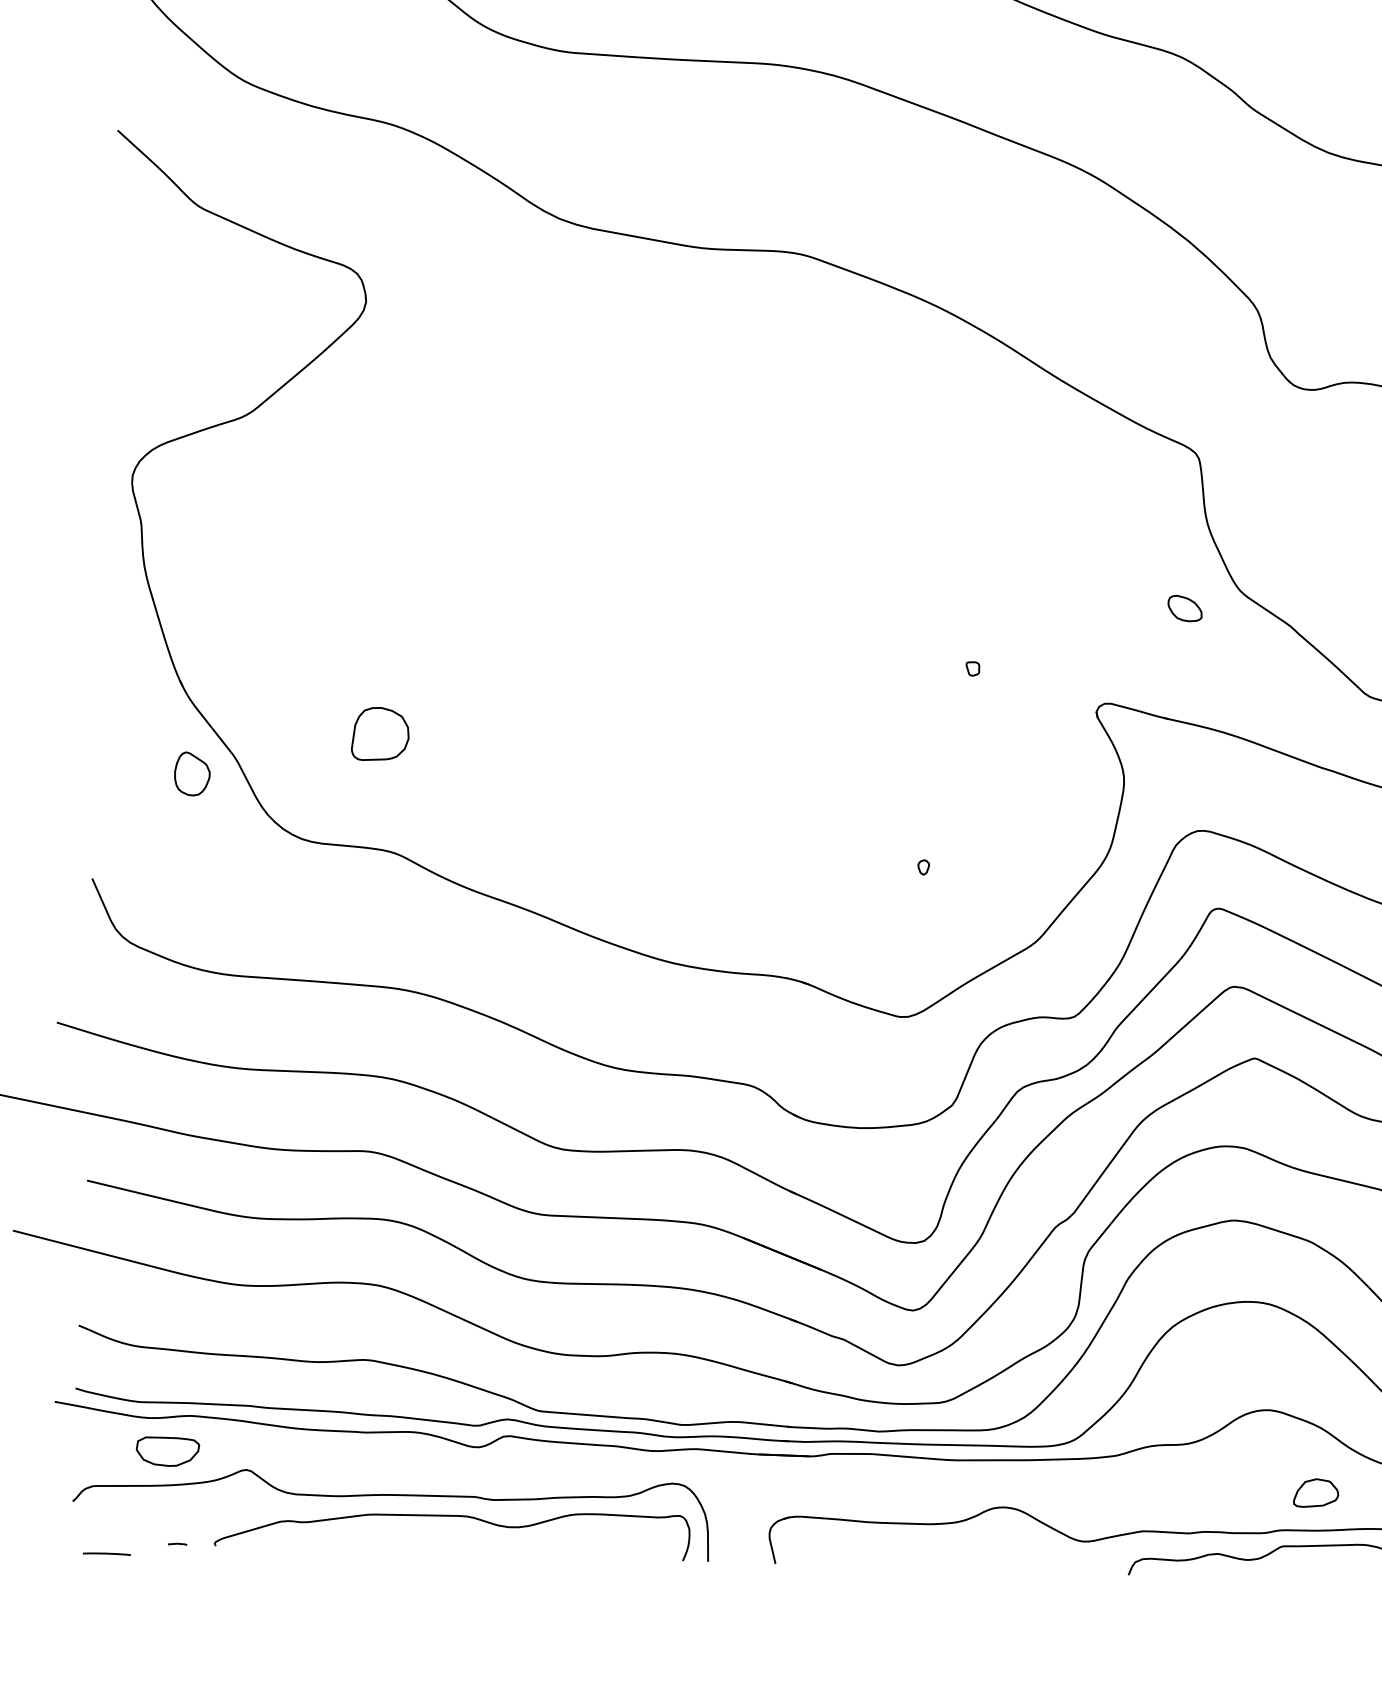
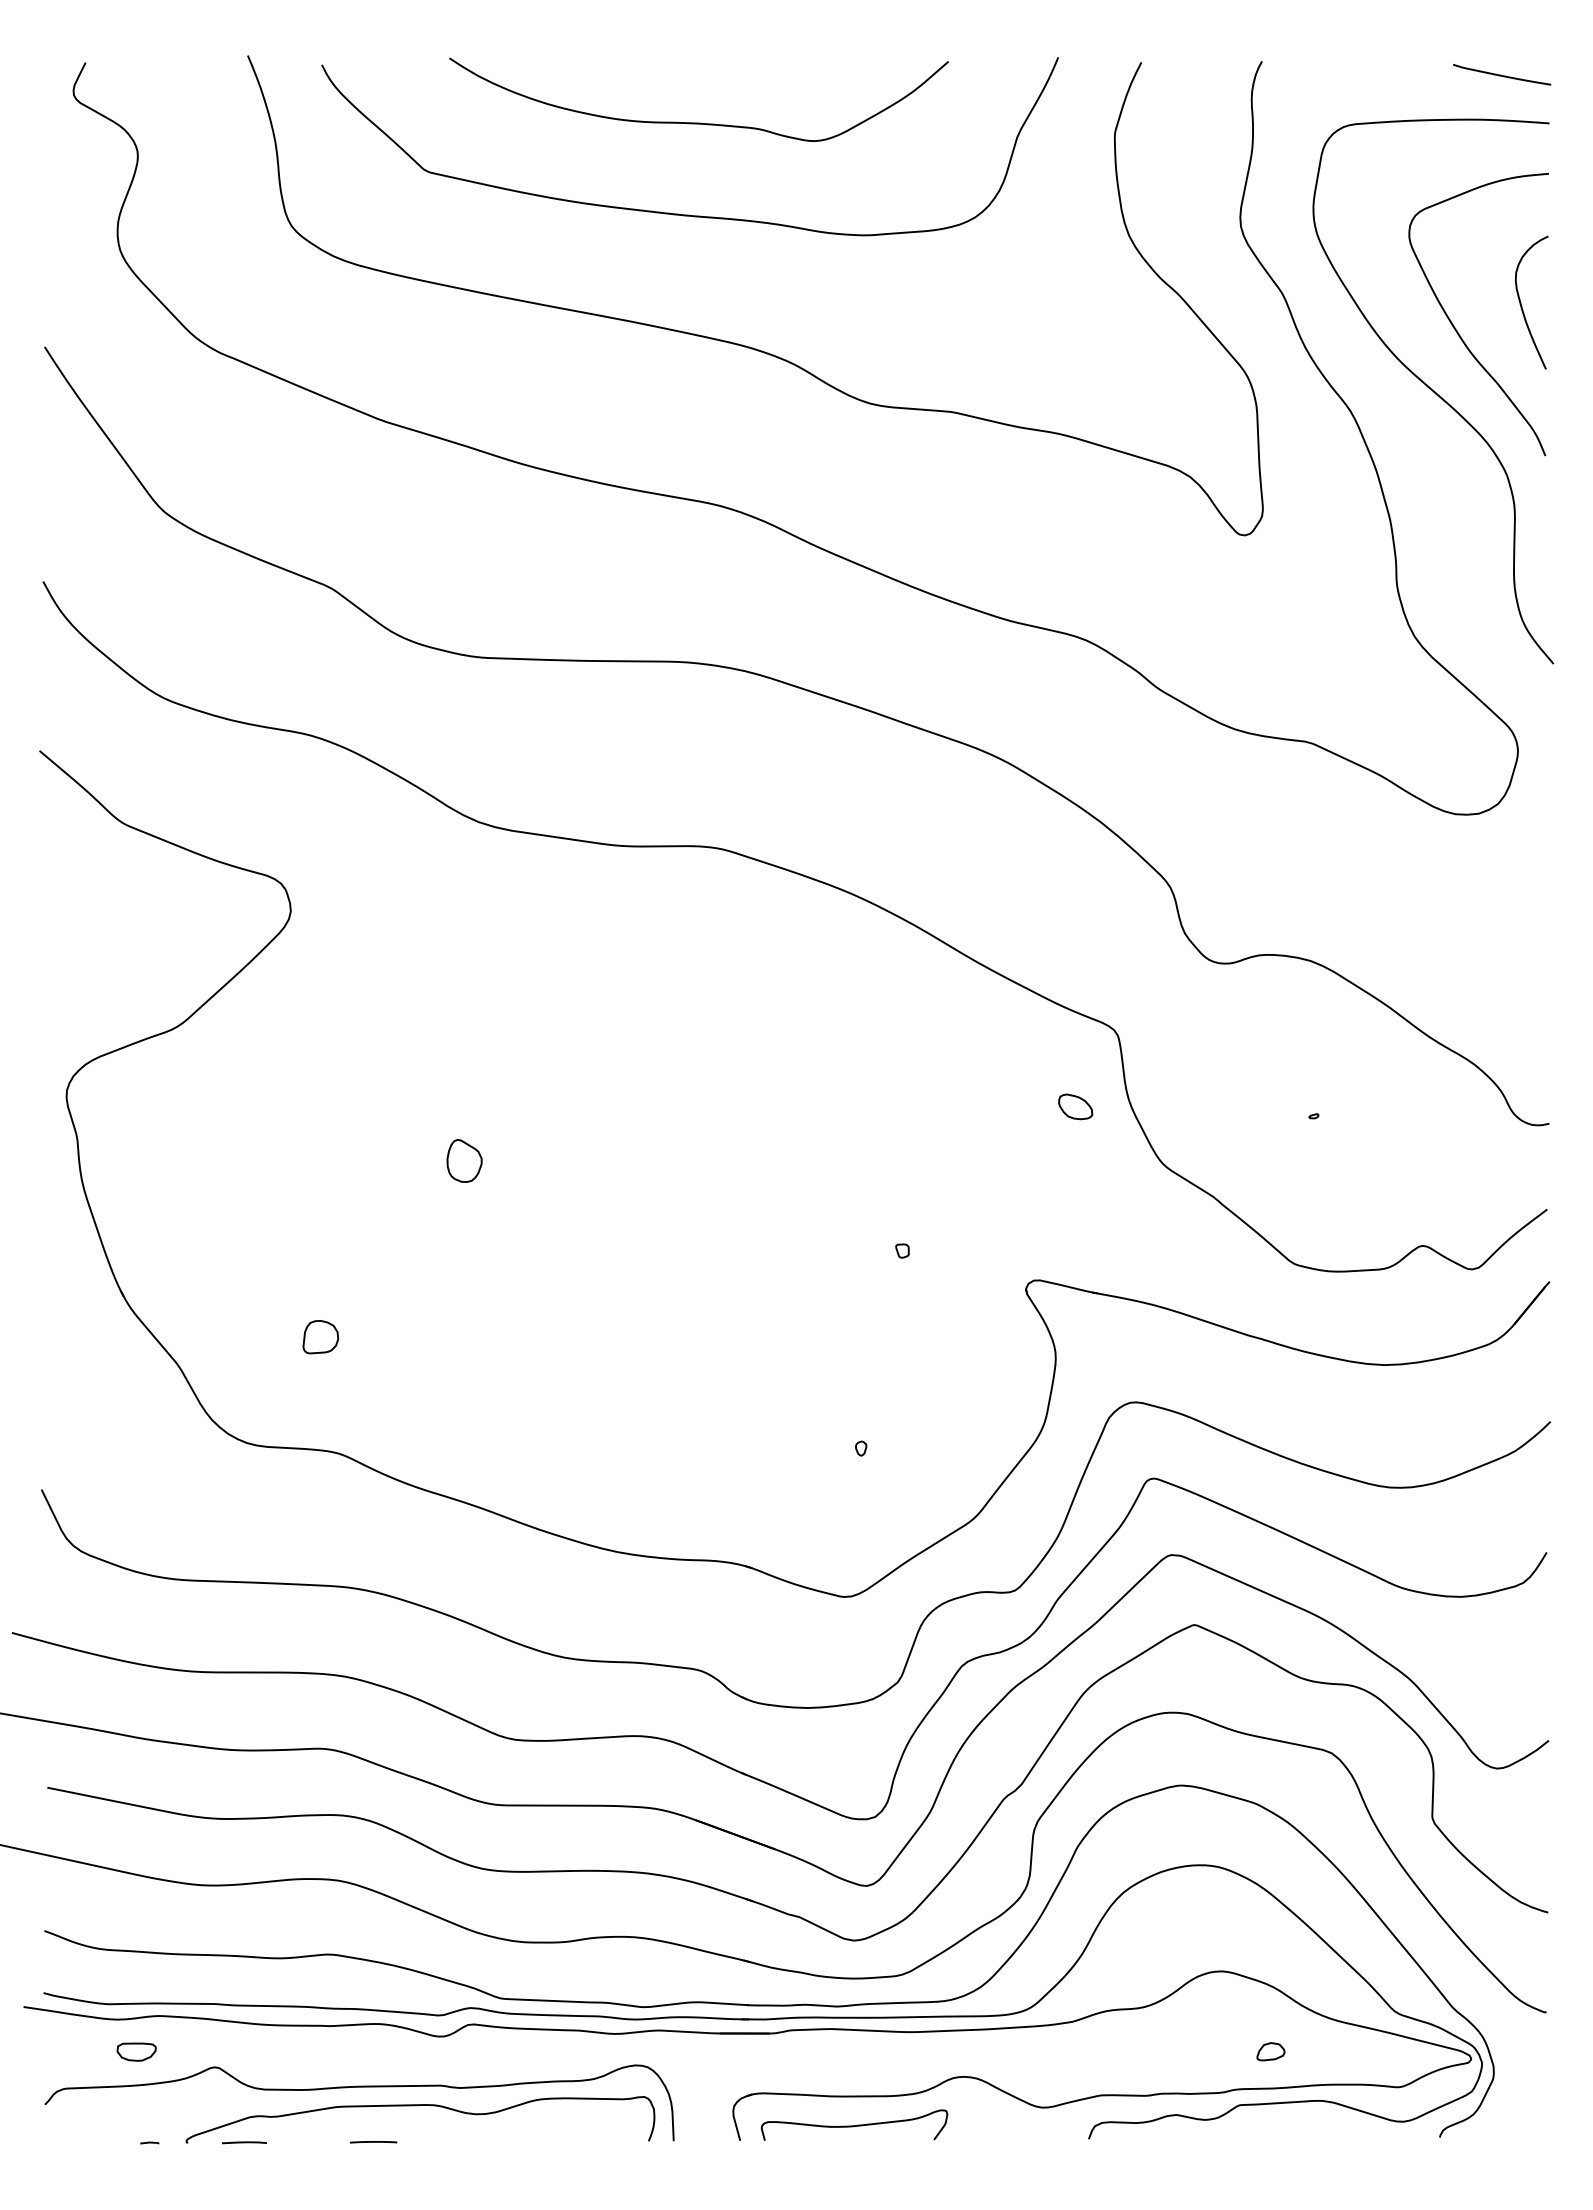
part: (1184, 608) -> (1075, 1106), moved
part: (380, 734) -> (320, 1337), size x0.62
part: (192, 773) -> (464, 1160), moved
part: (167, 1451) -> (136, 2051), size x0.62
part: (1315, 1493) -> (1270, 2051), size x0.62
line: (273, 1547) -> (244, 2142), added
curve: (891, 1552) -> (854, 2125), added
line: (106, 1554) -> (373, 2142), moved

